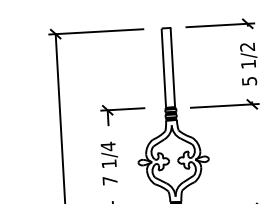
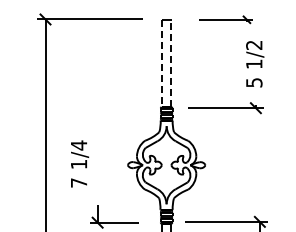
part: (219, 24) -> (225, 19), size x0.7
line: (172, 67) -> (171, 63), solid -> dashed
line: (163, 68) -> (161, 63), solid -> dashed
part: (123, 113) -> (114, 110), removed
text: (110, 162) -> (80, 163), moved

